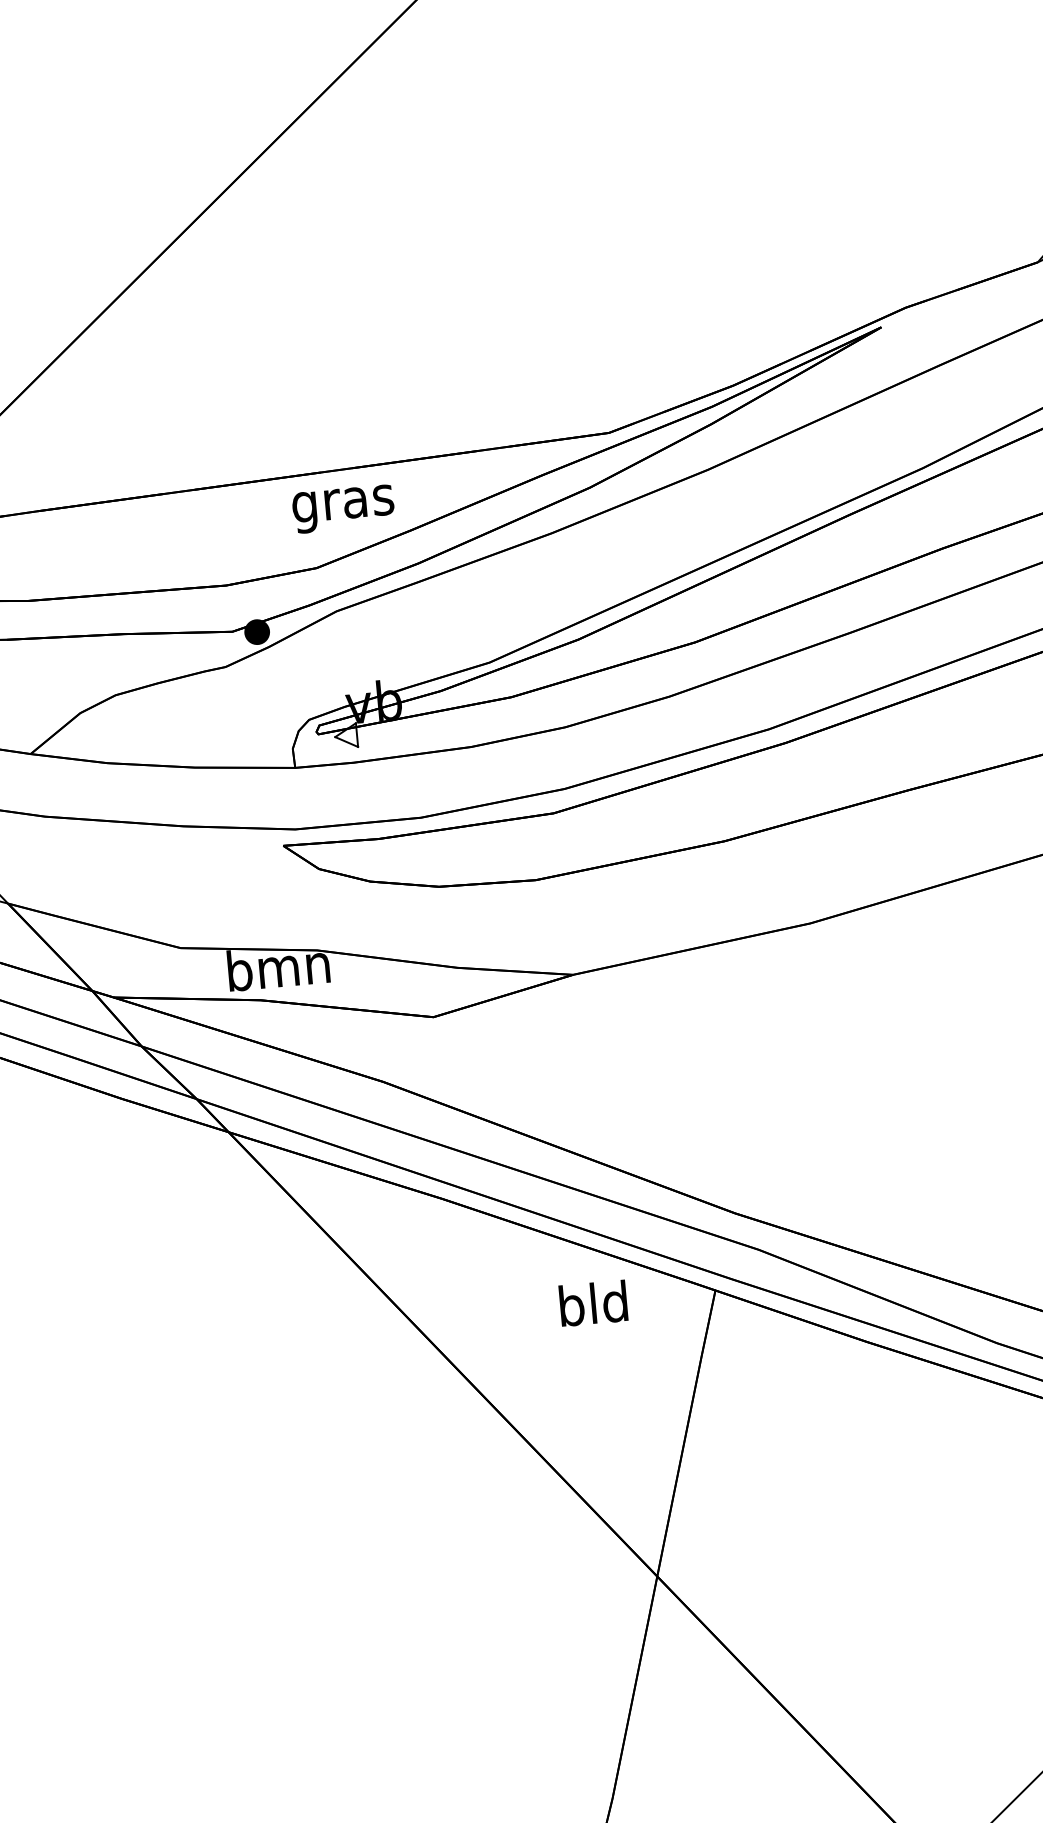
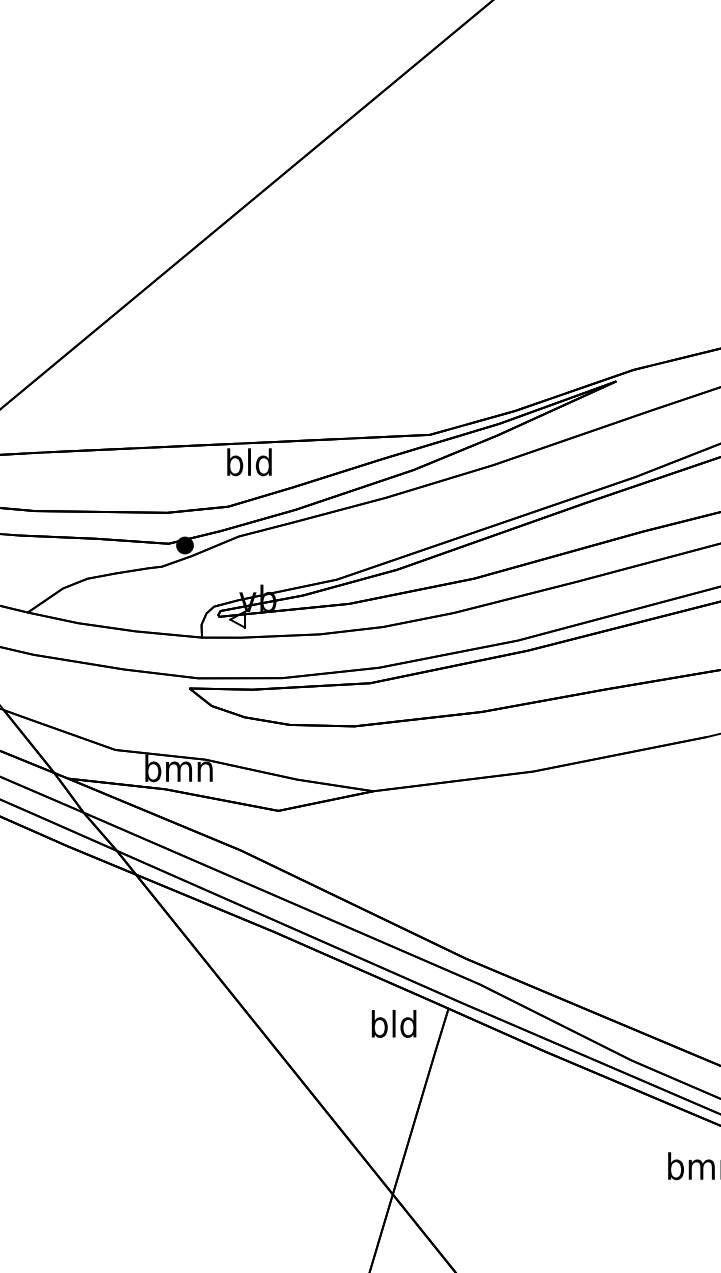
text: (342, 503) -> (249, 465), gras -> bld
text: (592, 1302) -> (393, 1023), moved

